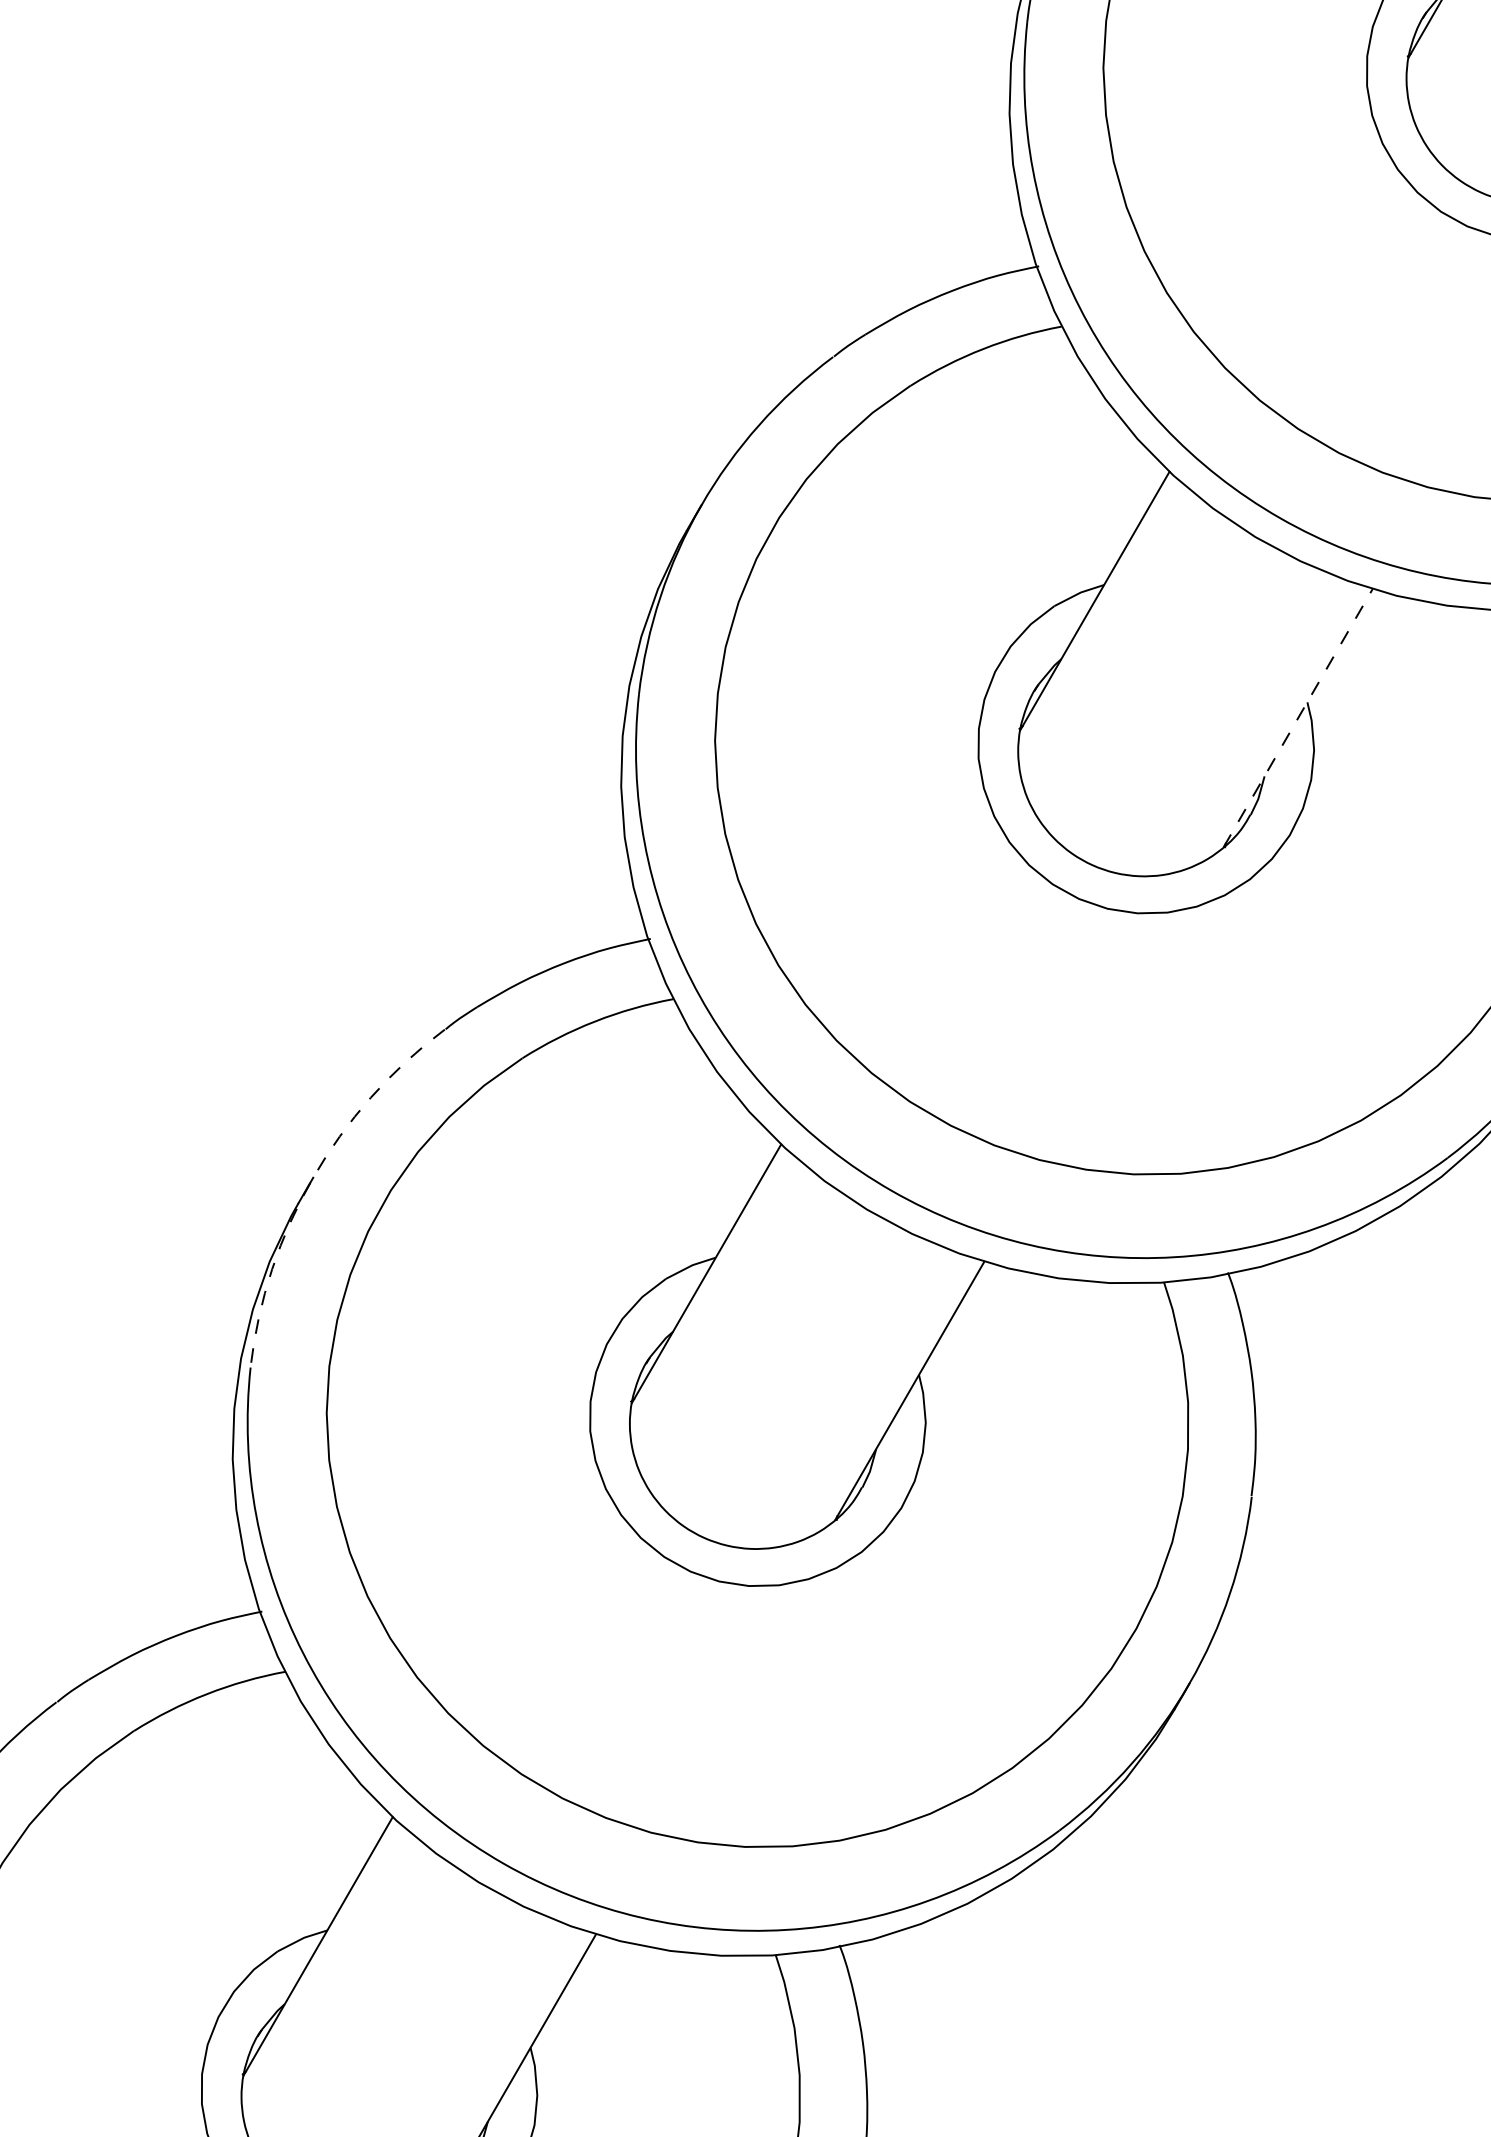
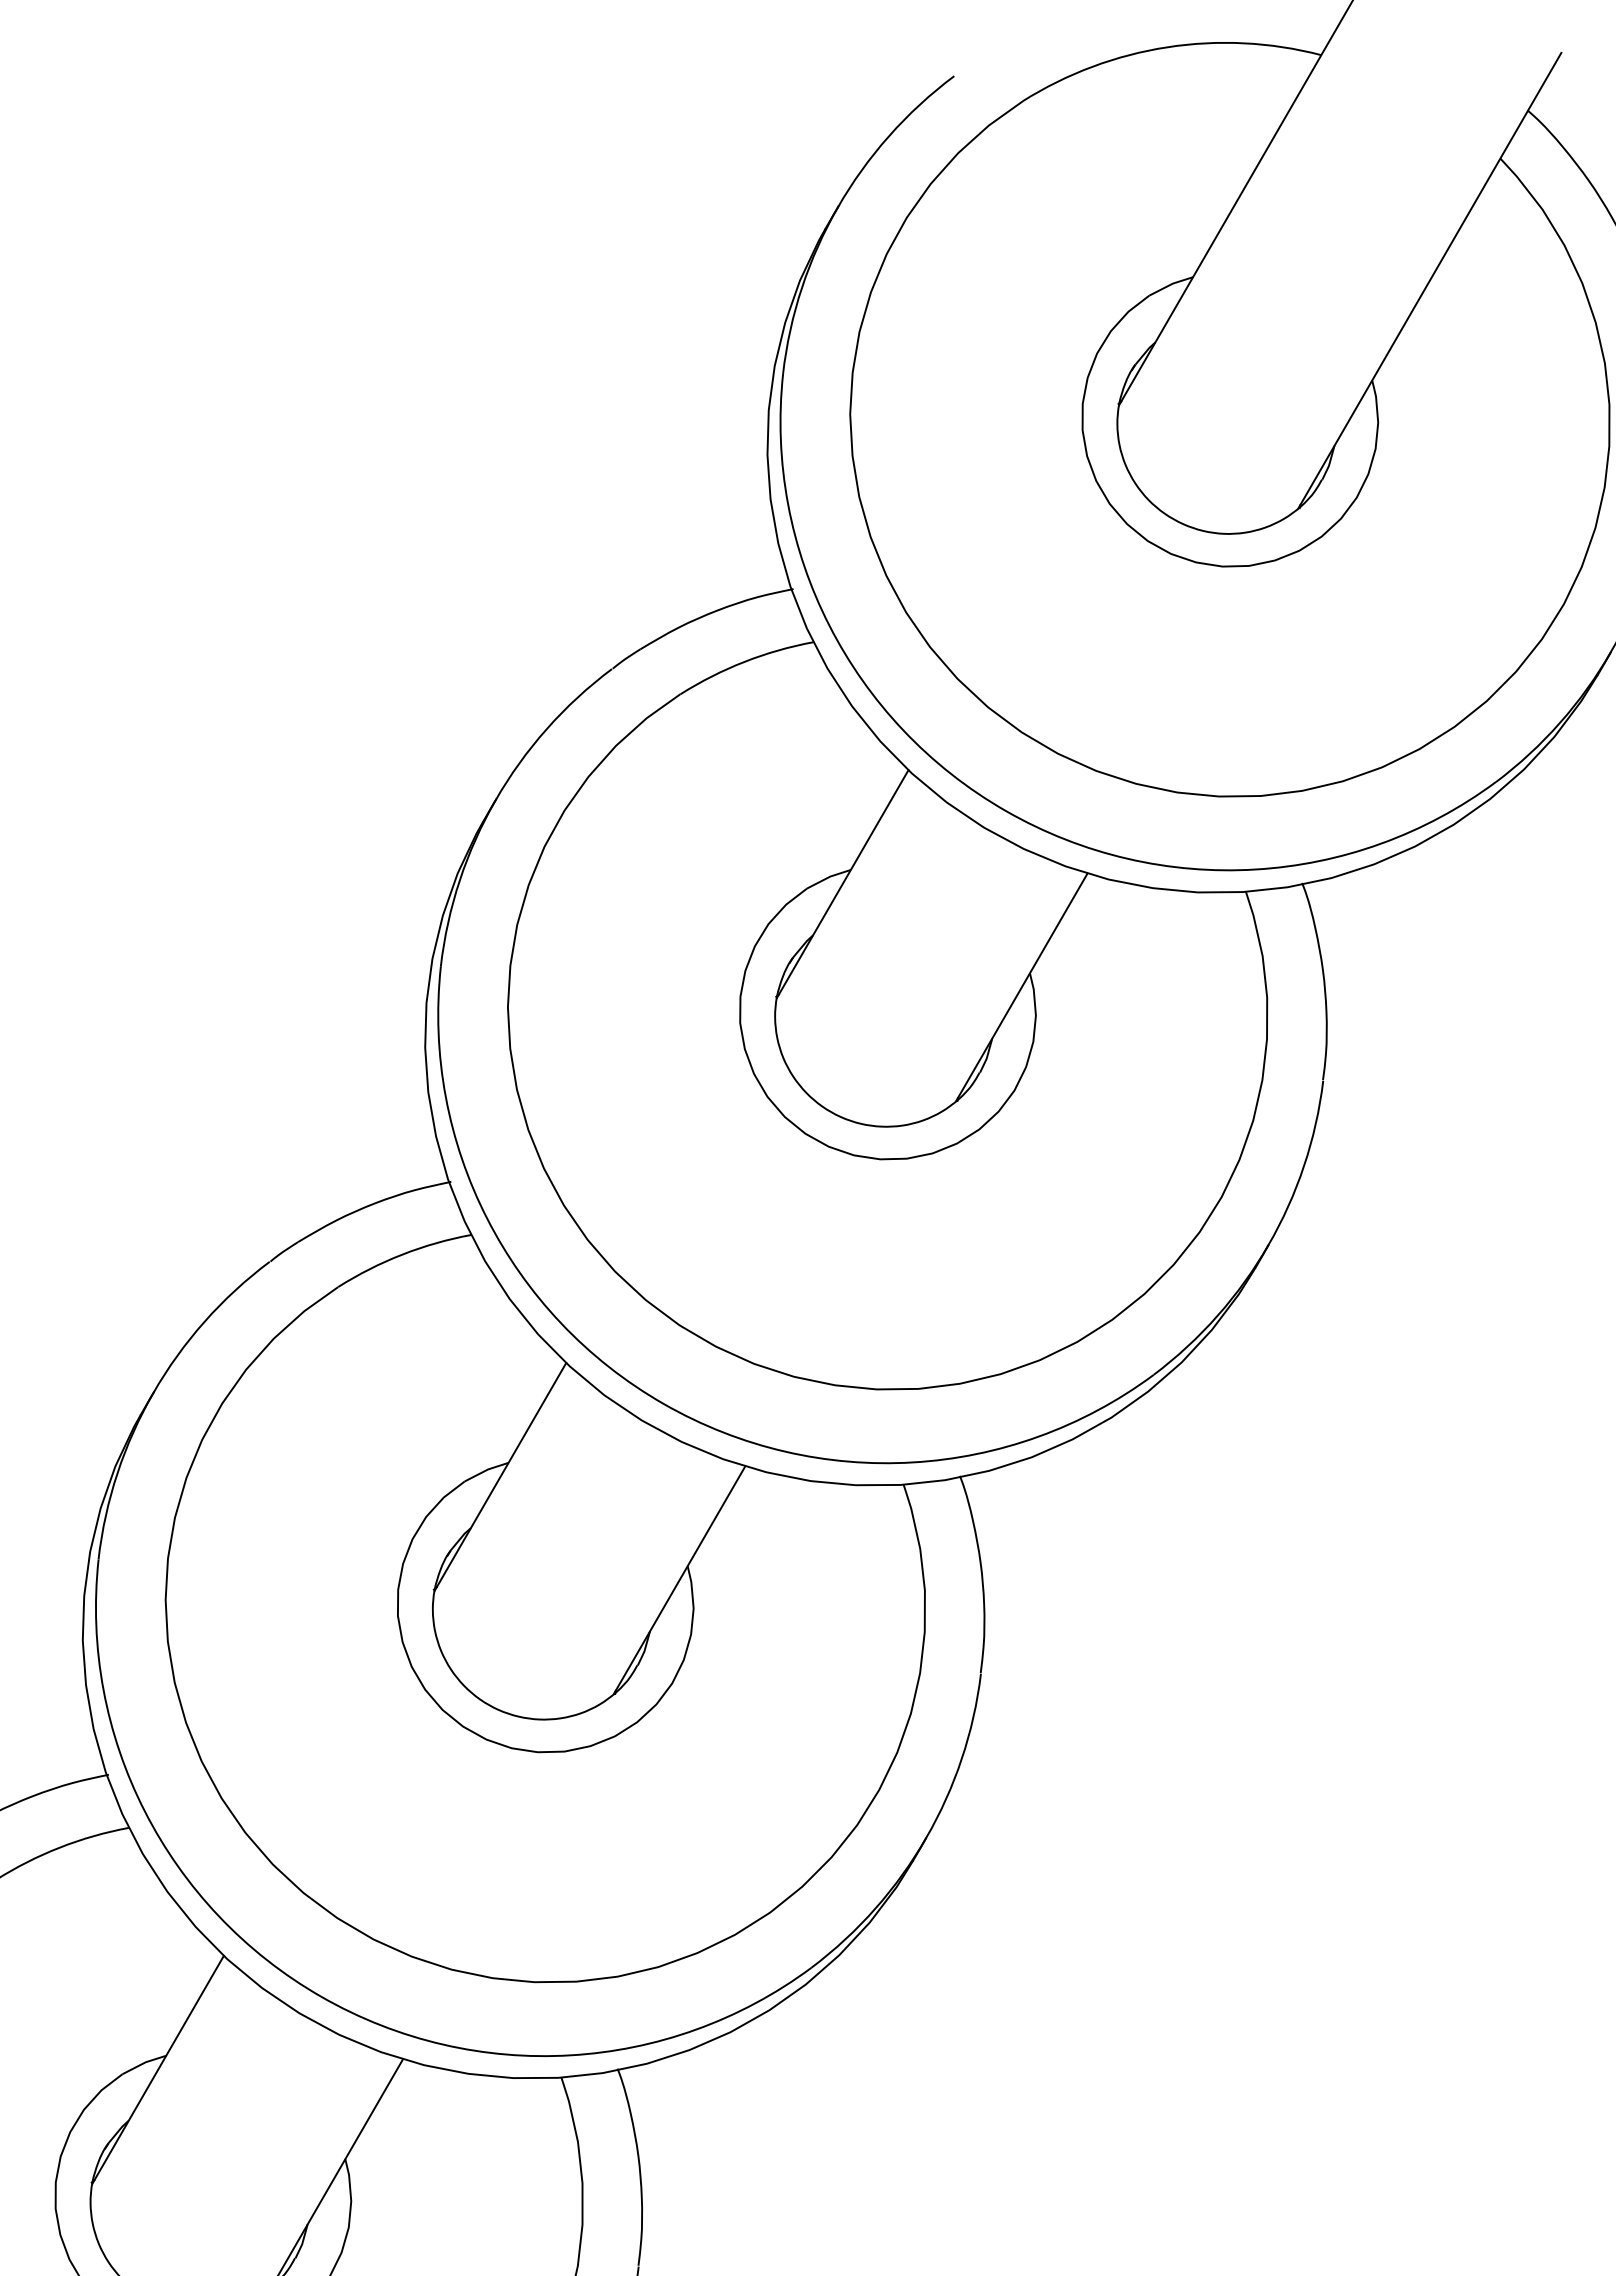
line: (1298, 717) -> (1022, 986), dashed -> solid
arc: (312, 1177) -> (153, 1392), dashed -> solid

